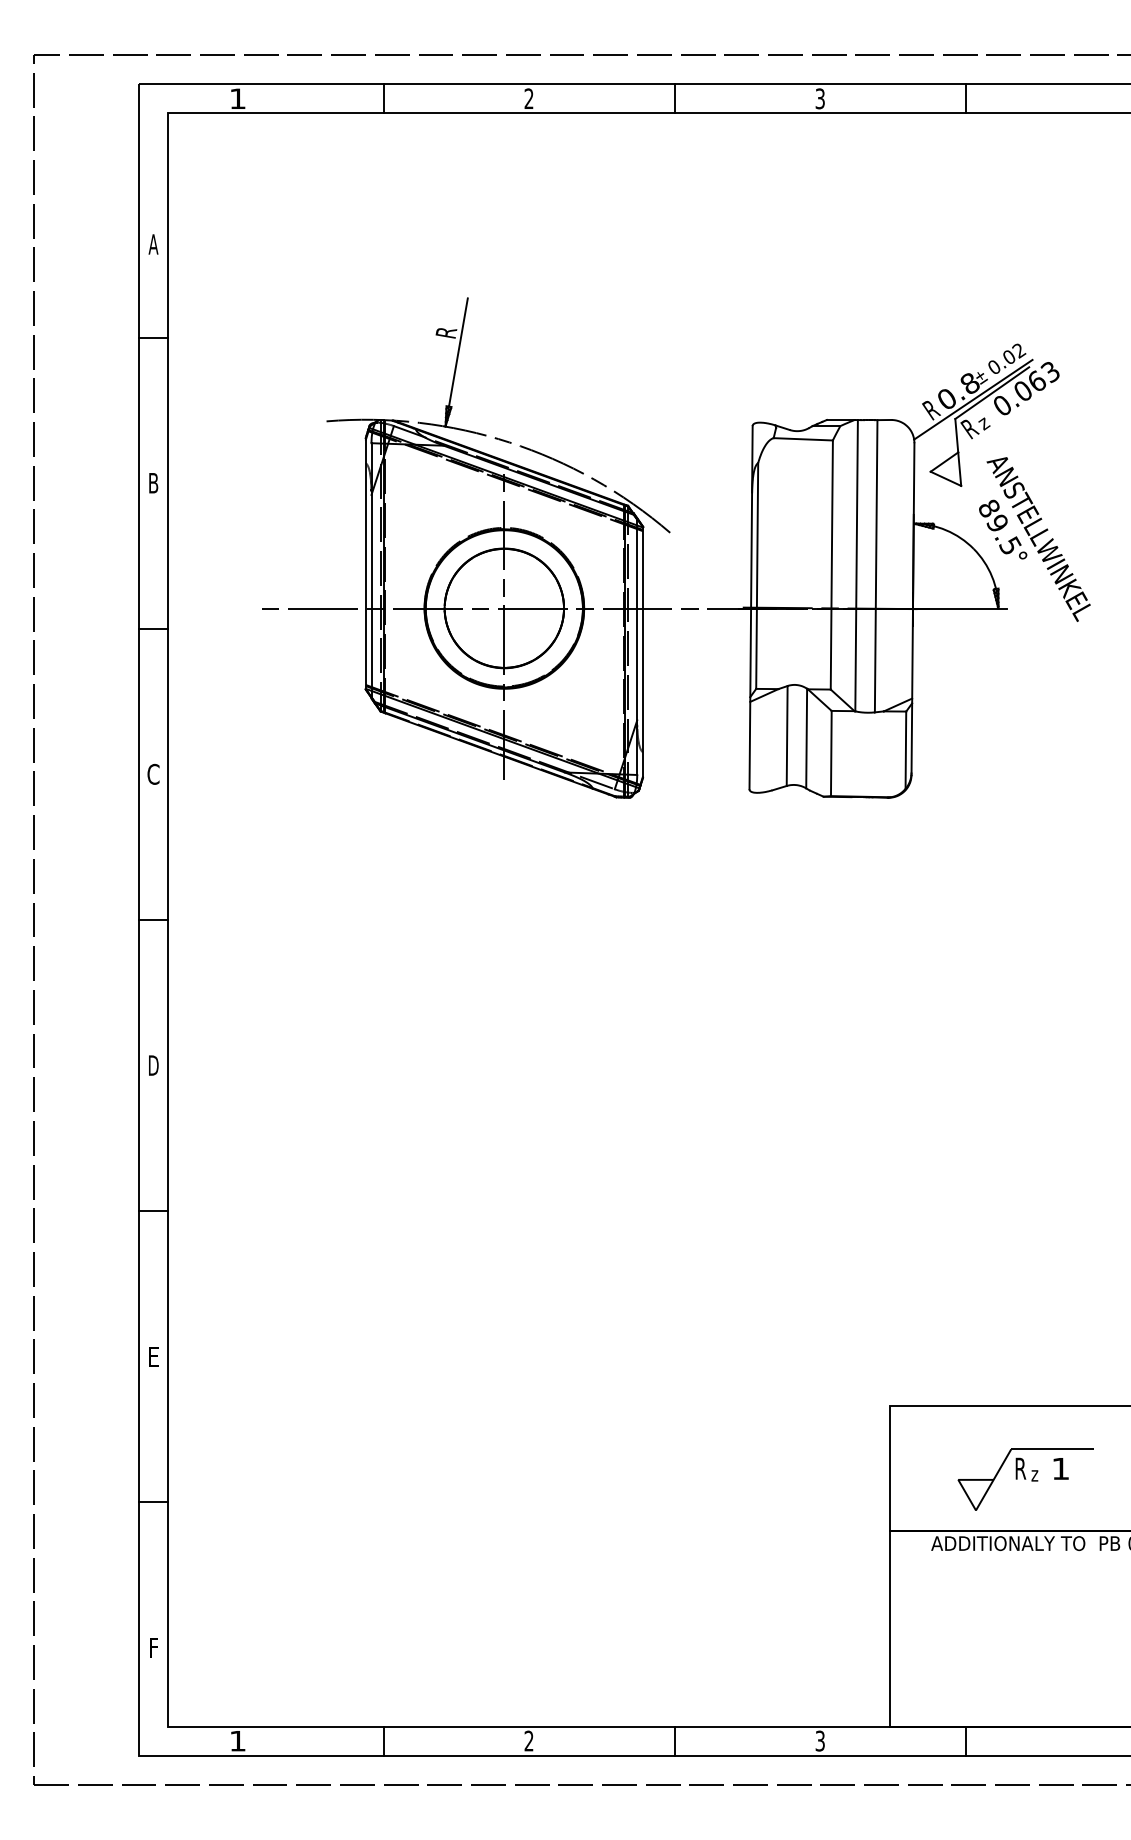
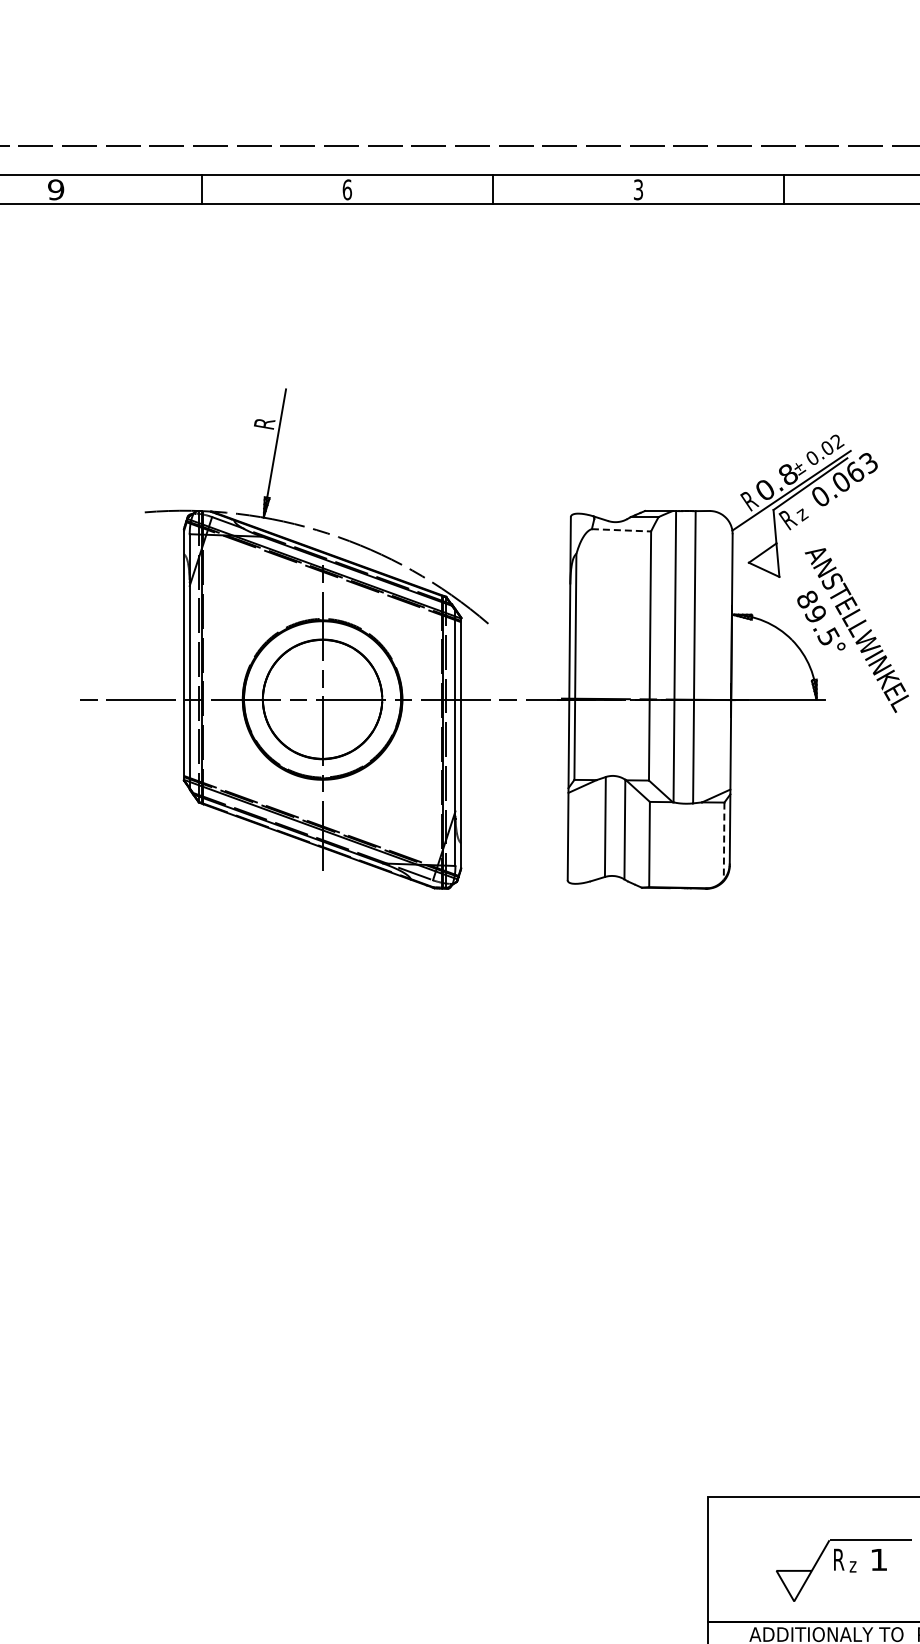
text: (237, 98) -> (55, 189), 1 -> 9
text: (528, 98) -> (346, 189), 2 -> 6
line: (803, 439) -> (621, 530), solid -> dashed
line: (905, 750) -> (723, 841), solid -> dashed

